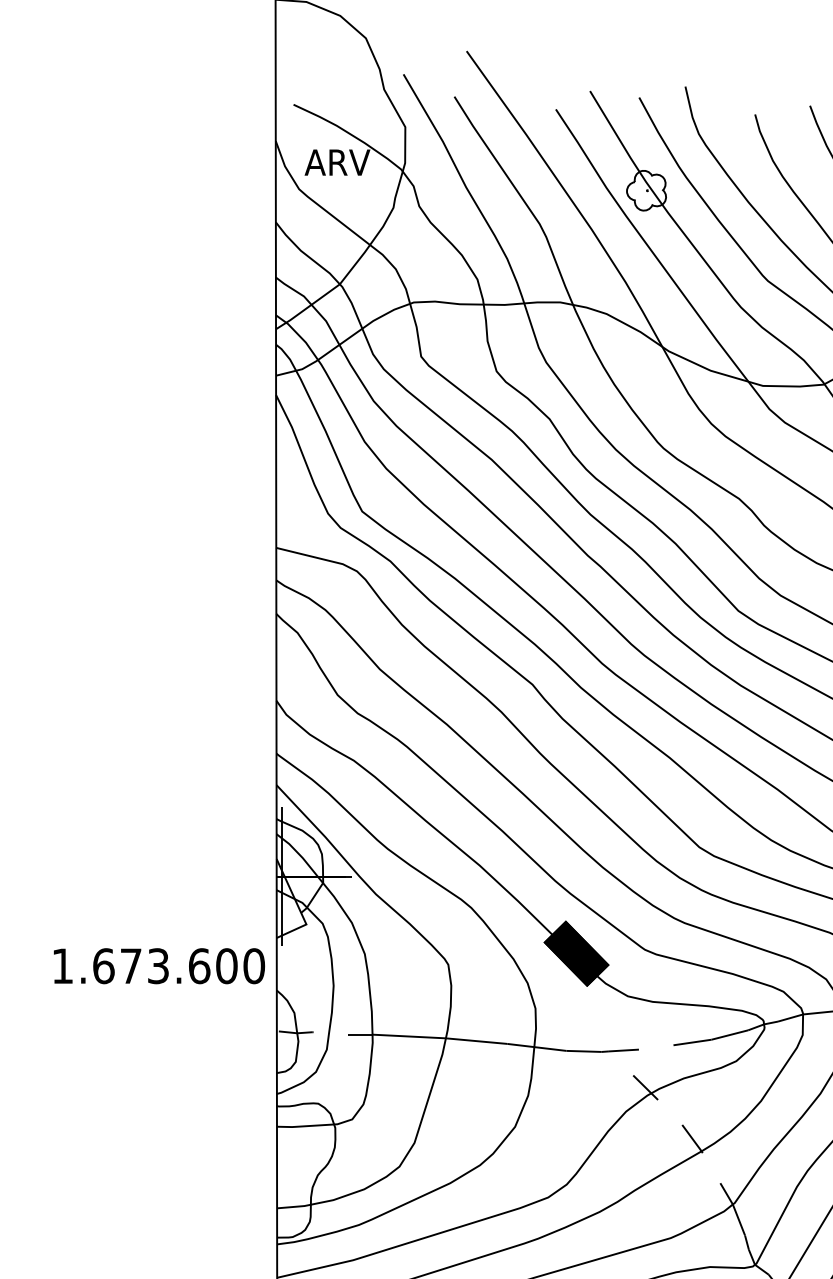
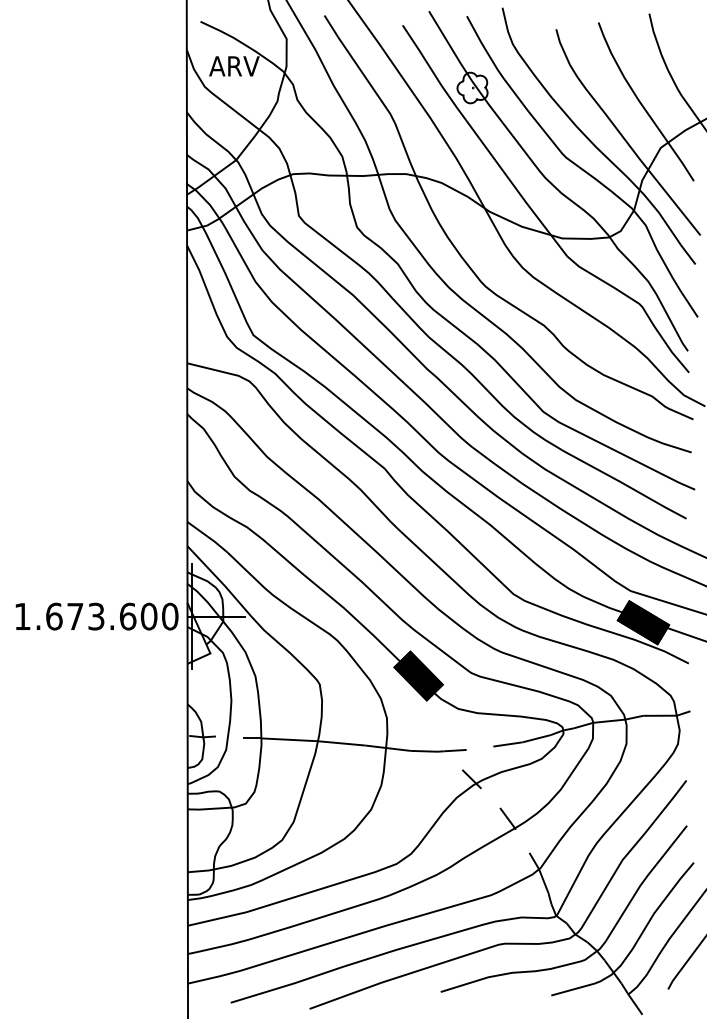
text: (158, 966) -> (96, 616), moved

